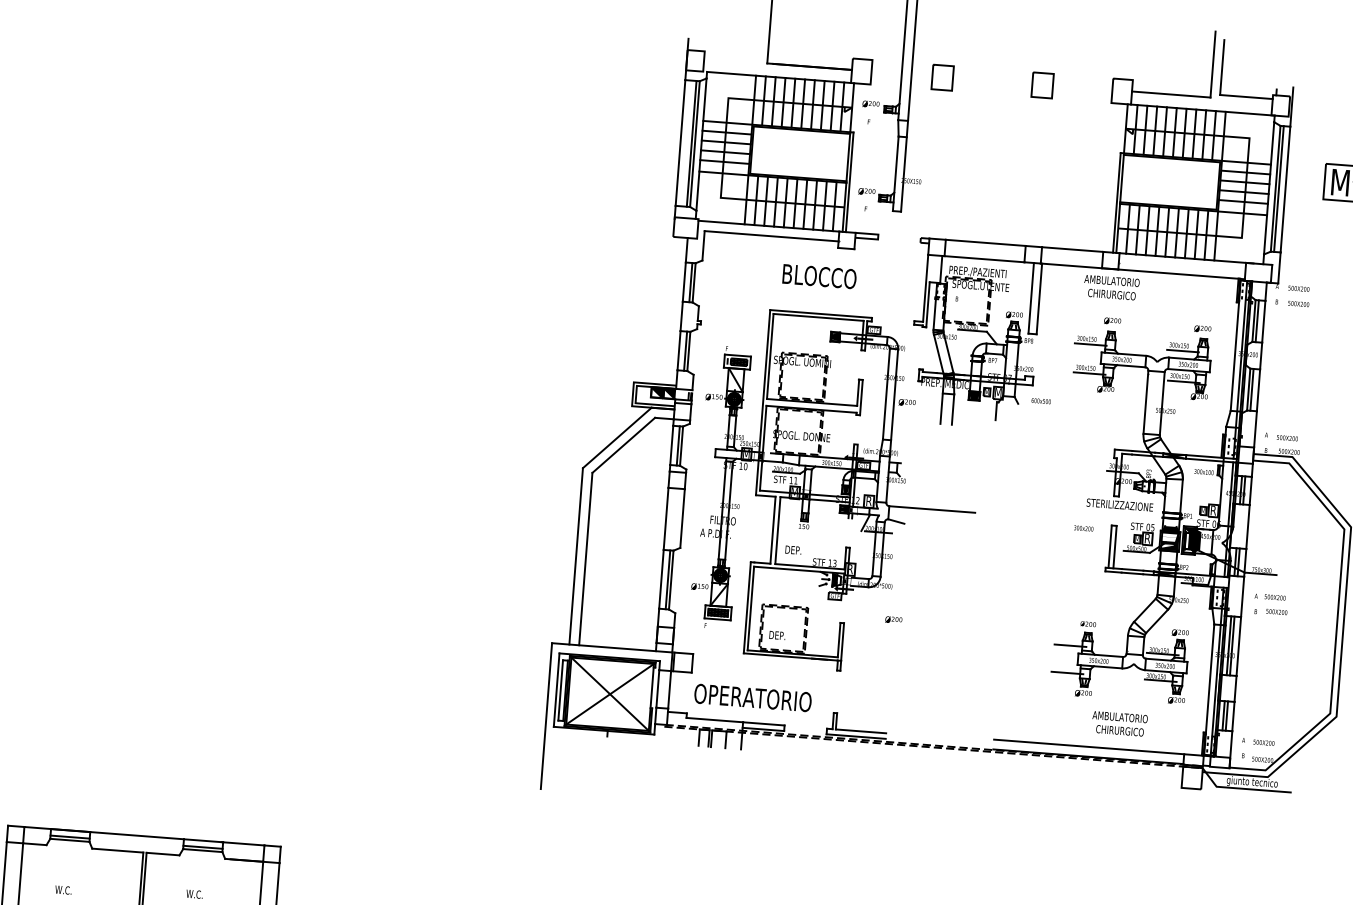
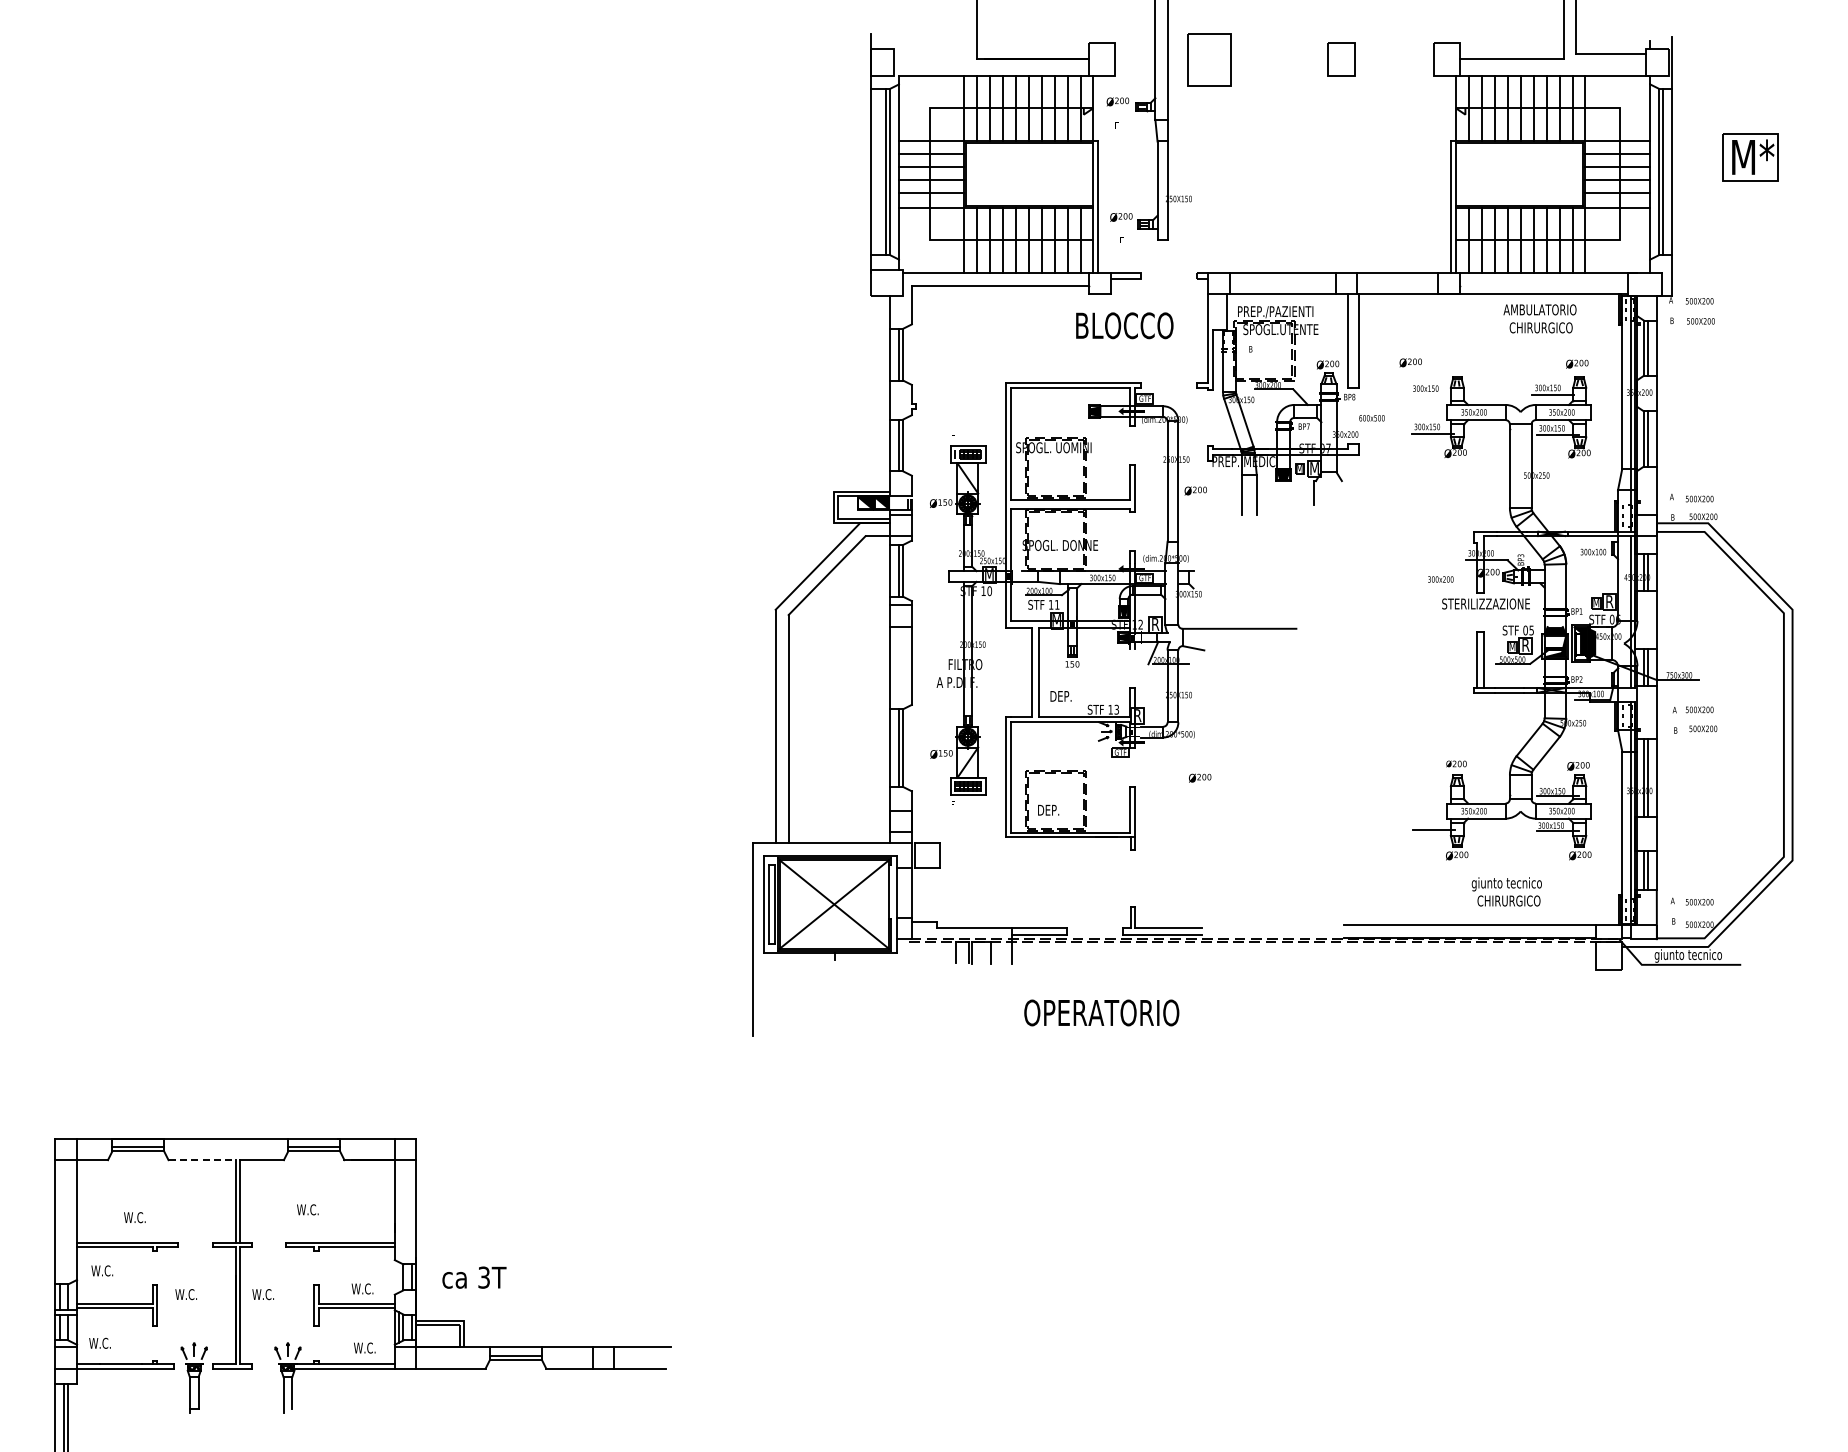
part: (942, 77) -> (1209, 59), size x1.6
text: (819, 276) -> (1124, 325), moved
text: (1111, 287) -> (1539, 318), moved
text: (1112, 320) -> (1410, 362), moved
line: (1090, 344) -> (1431, 395), removed
text: (1040, 401) -> (1371, 418), moved
text: (1083, 528) -> (1440, 579), moved
line: (1070, 646) -> (1435, 794), removed
text: (752, 697) -> (1101, 1012), moved
text: (1119, 718) -> (1507, 884), AMBULATORIO -> giunto tecnico
line: (117, 850) -> (202, 1160), solid -> dashed

